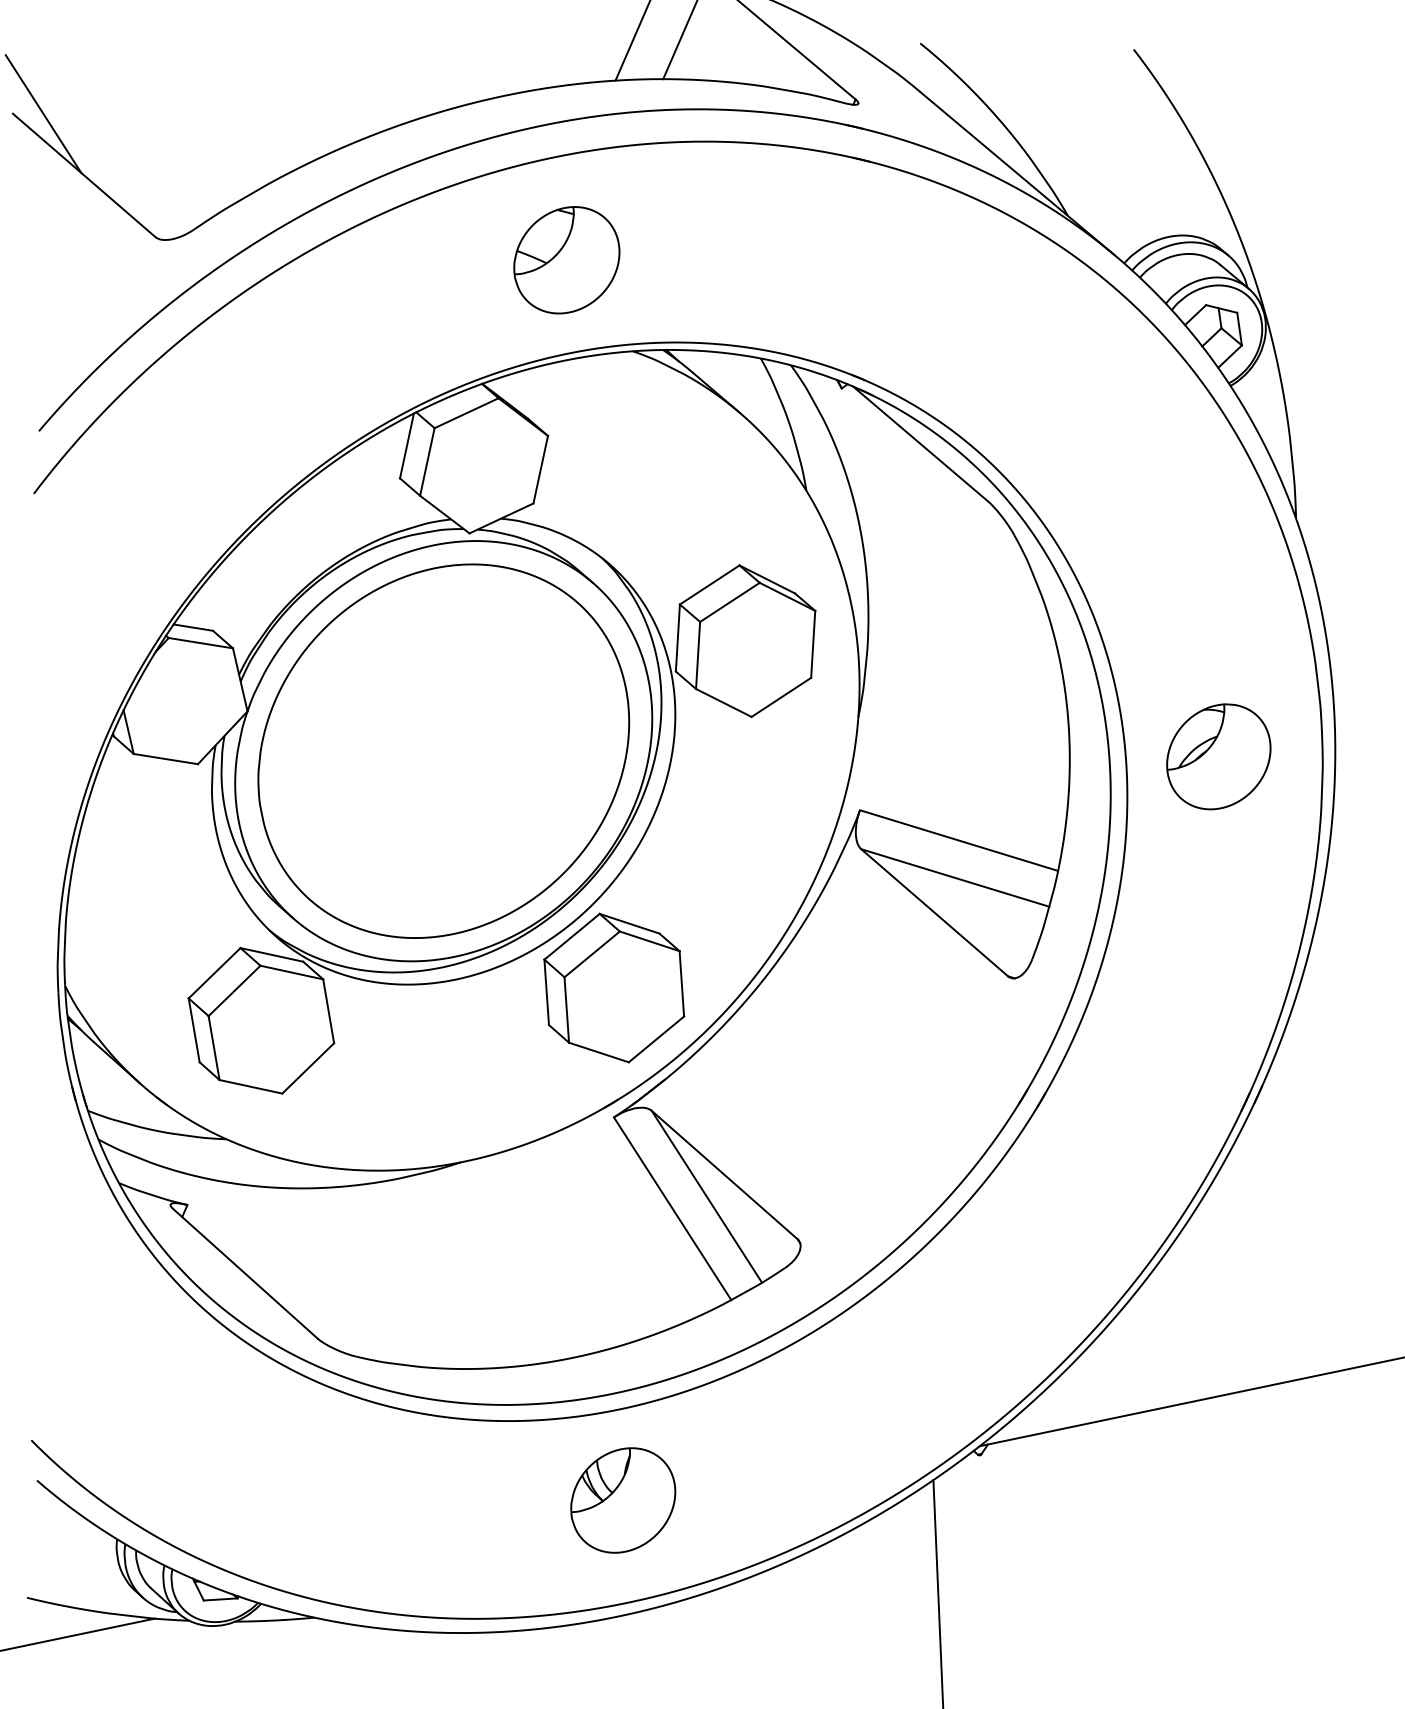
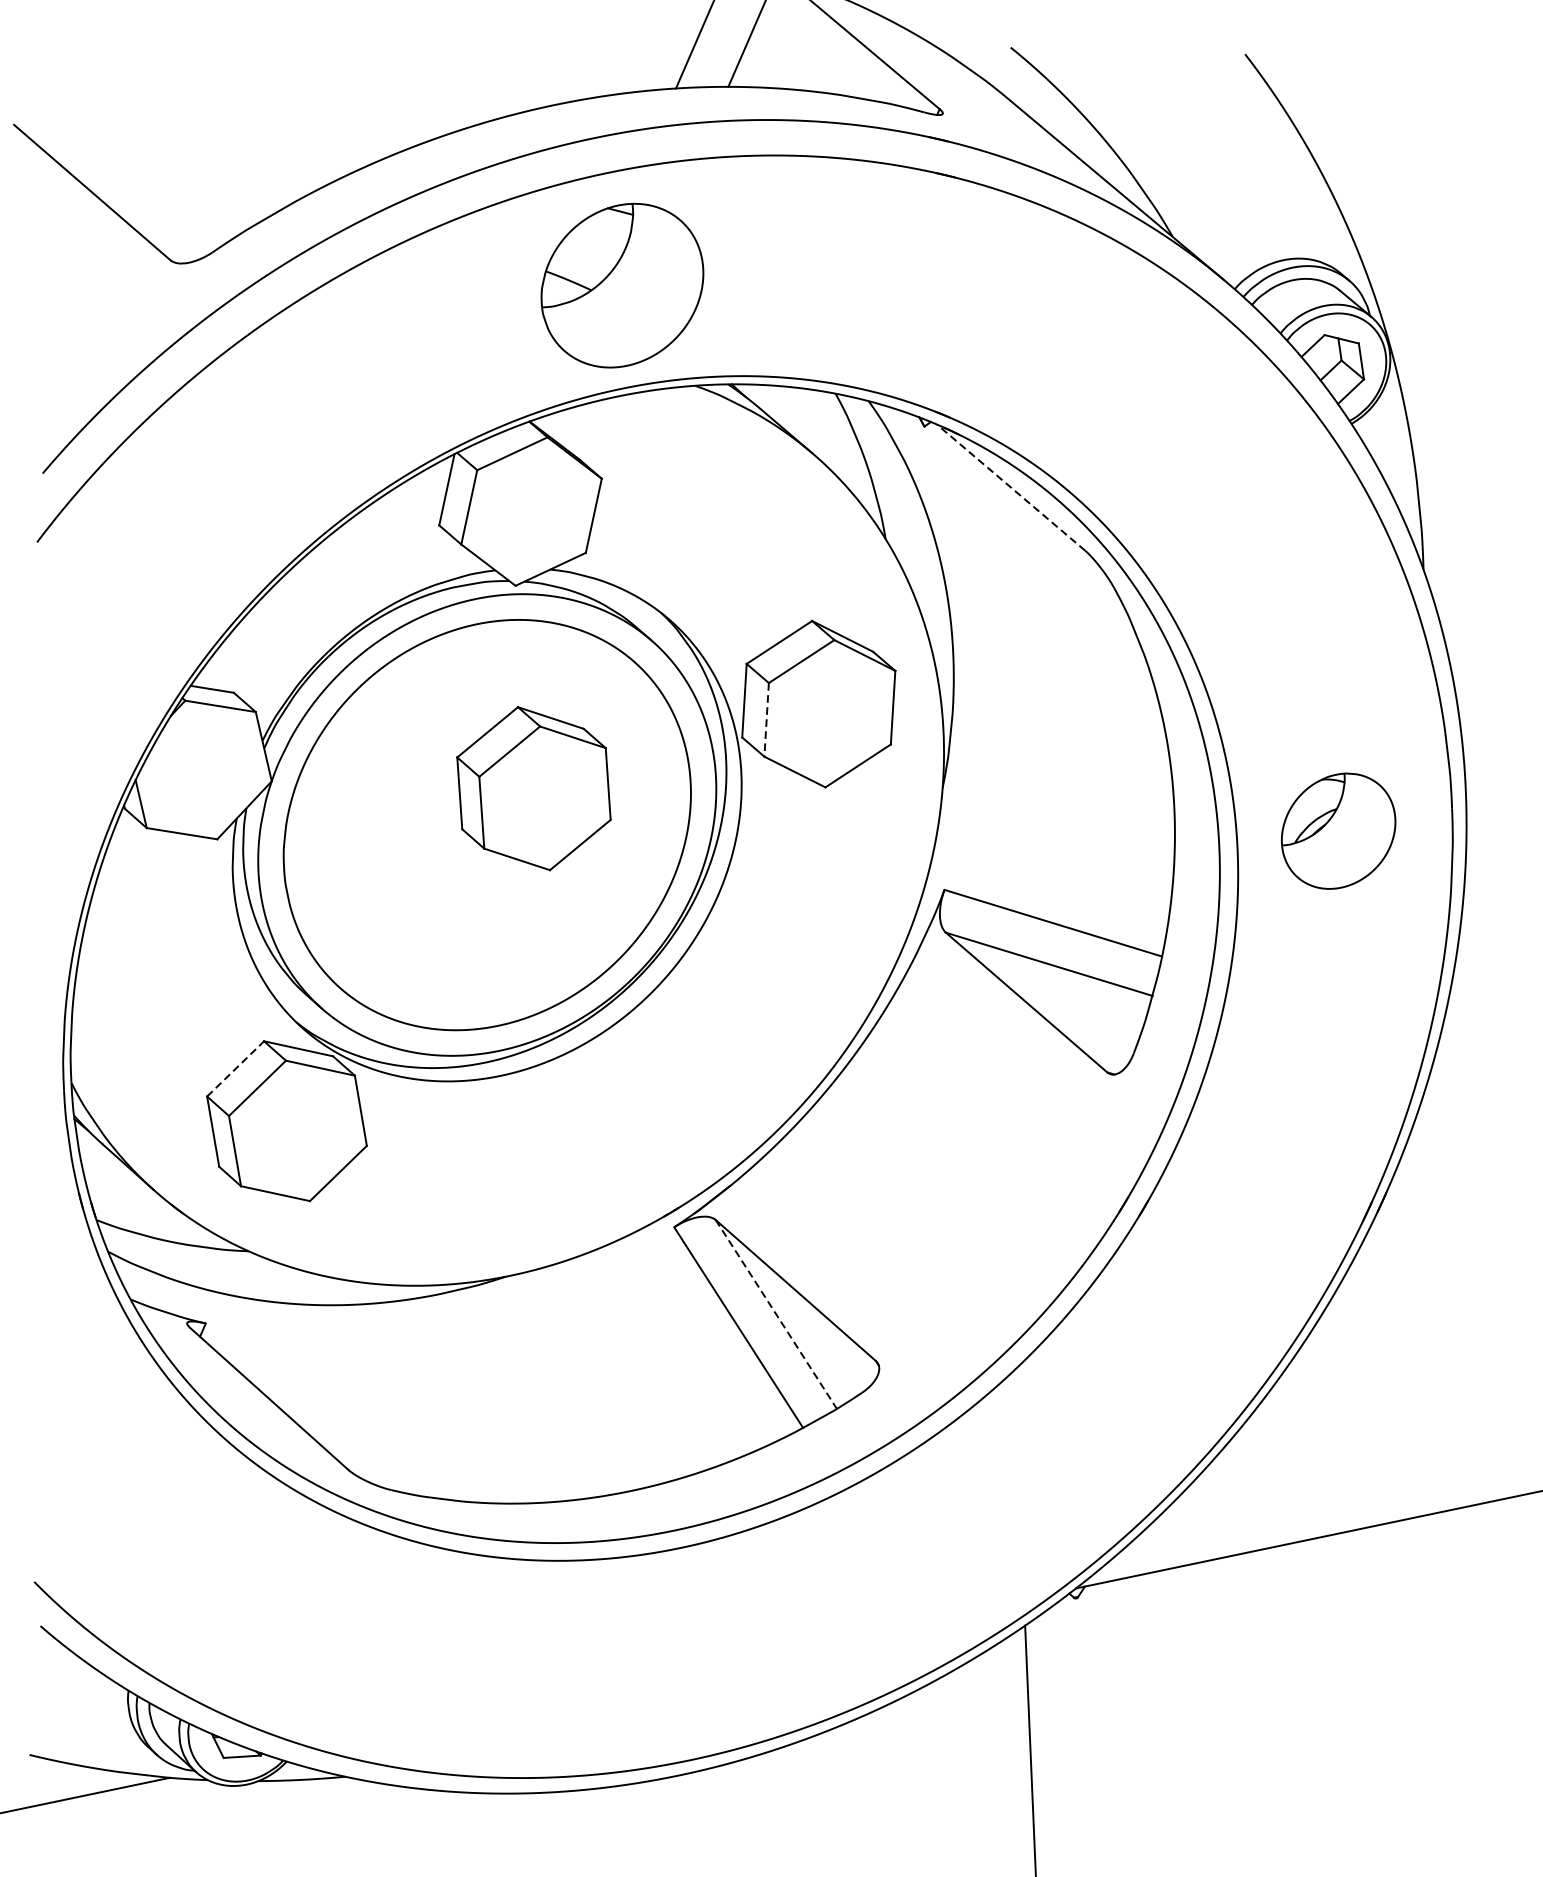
line: (43, 113) -> (47, 124), removed
part: (566, 260) -> (622, 286), size x1.4
line: (920, 444) -> (1010, 488), solid -> dashed
line: (698, 655) -> (767, 719), solid -> dashed
line: (214, 972) -> (235, 1068), solid -> dashed
part: (614, 987) -> (534, 788), moved
line: (707, 1197) -> (776, 1315), solid -> dashed
part: (623, 1500) -> (684, 1648), removed

